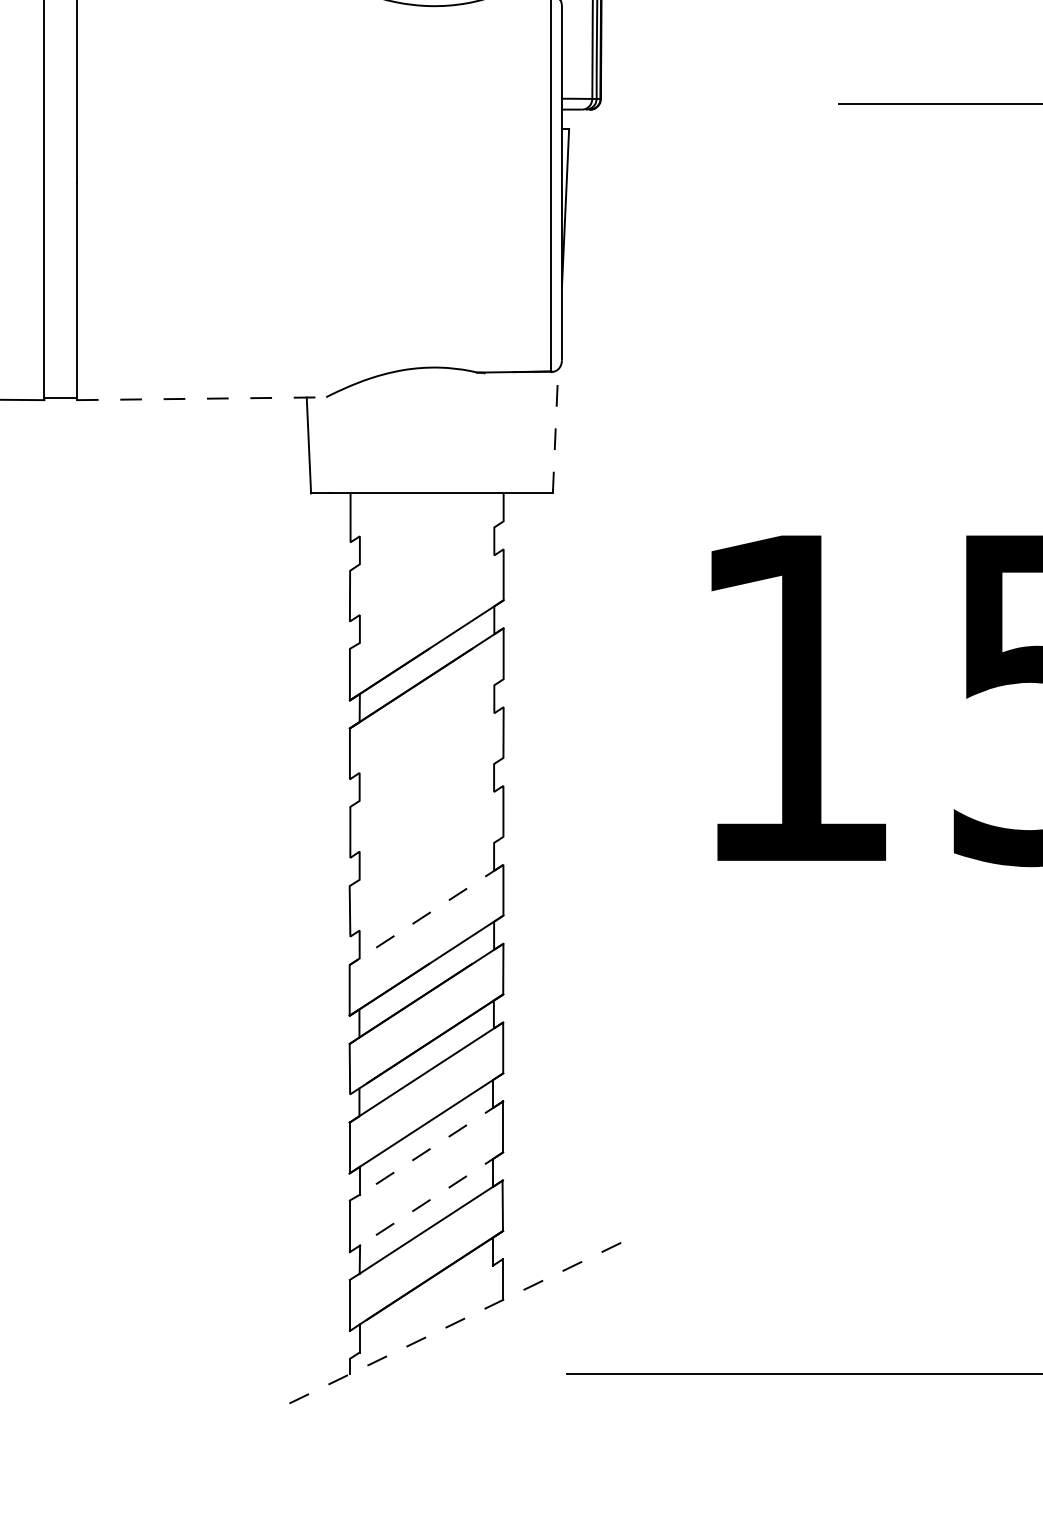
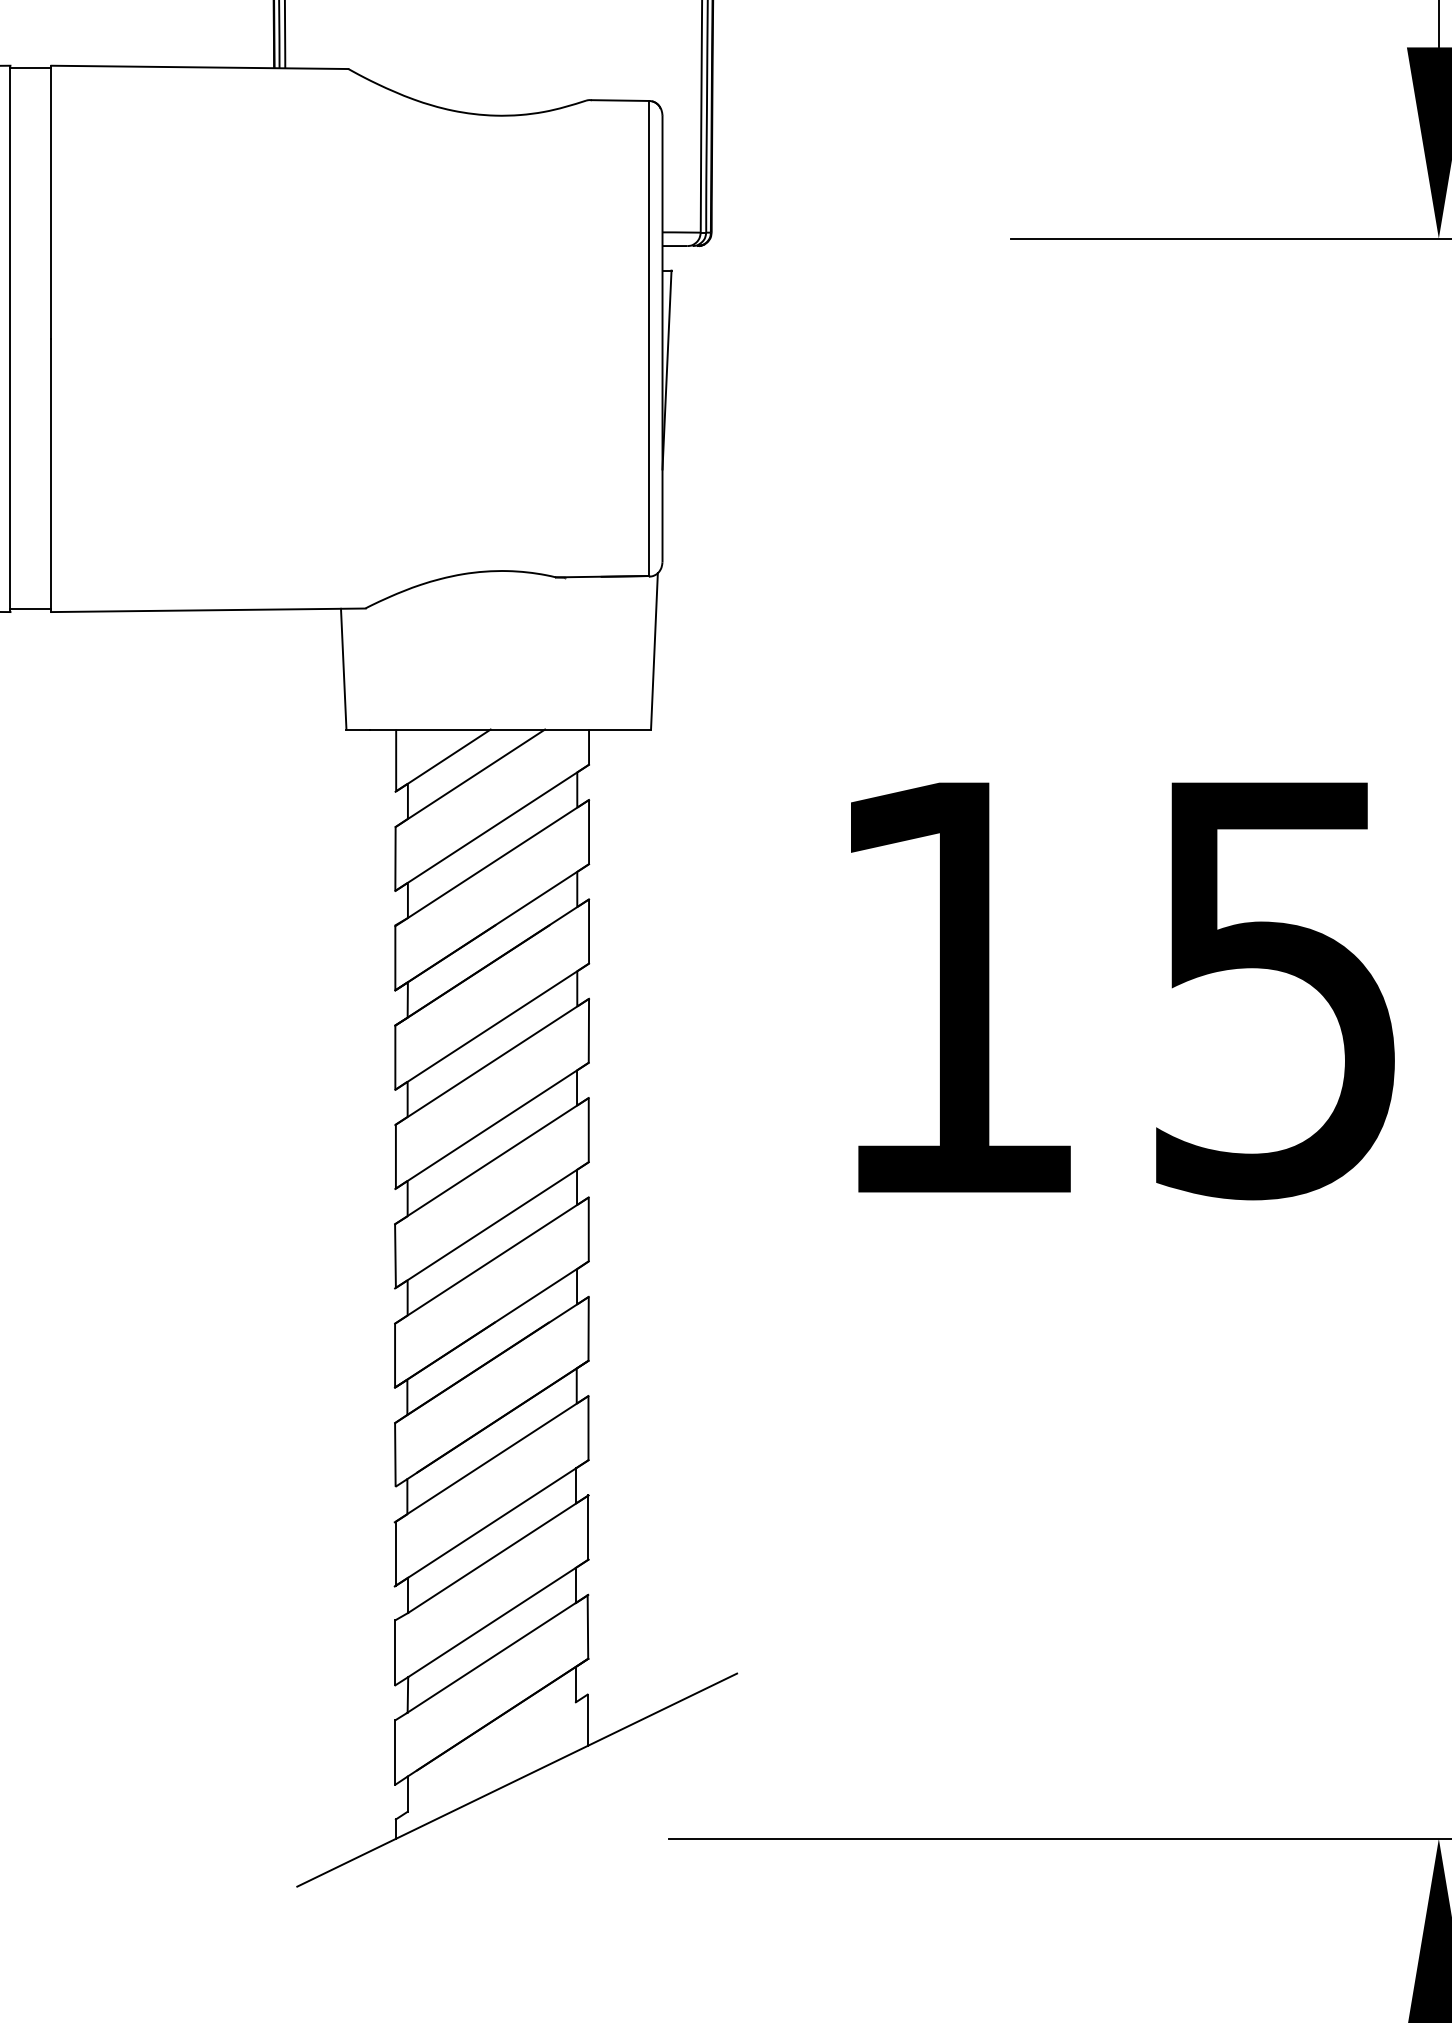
line: (202, 398) -> (209, 610), dashed -> solid
line: (555, 430) -> (654, 650), dashed -> solid
line: (387, 517) -> (442, 760), added
line: (409, 532) -> (470, 778), added
line: (427, 571) -> (492, 827), added
line: (427, 599) -> (492, 863), added
line: (427, 729) -> (492, 1026), added
line: (427, 756) -> (492, 1061), added
line: (426, 807) -> (491, 1125), added
line: (426, 836) -> (491, 1161), added
line: (426, 887) -> (491, 1225), added
line: (426, 914) -> (491, 1260), dashed -> solid
line: (431, 1148) -> (498, 1554), dashed -> solid
line: (431, 1199) -> (498, 1618), dashed -> solid
line: (446, 1327) -> (516, 1780), dashed -> solid

